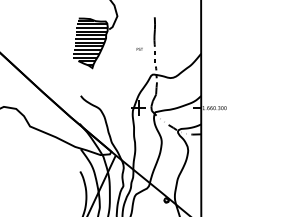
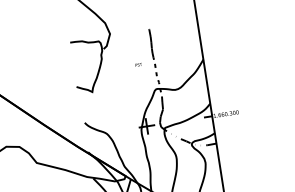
hatch: (90, 42) -> (86, 65), removed

